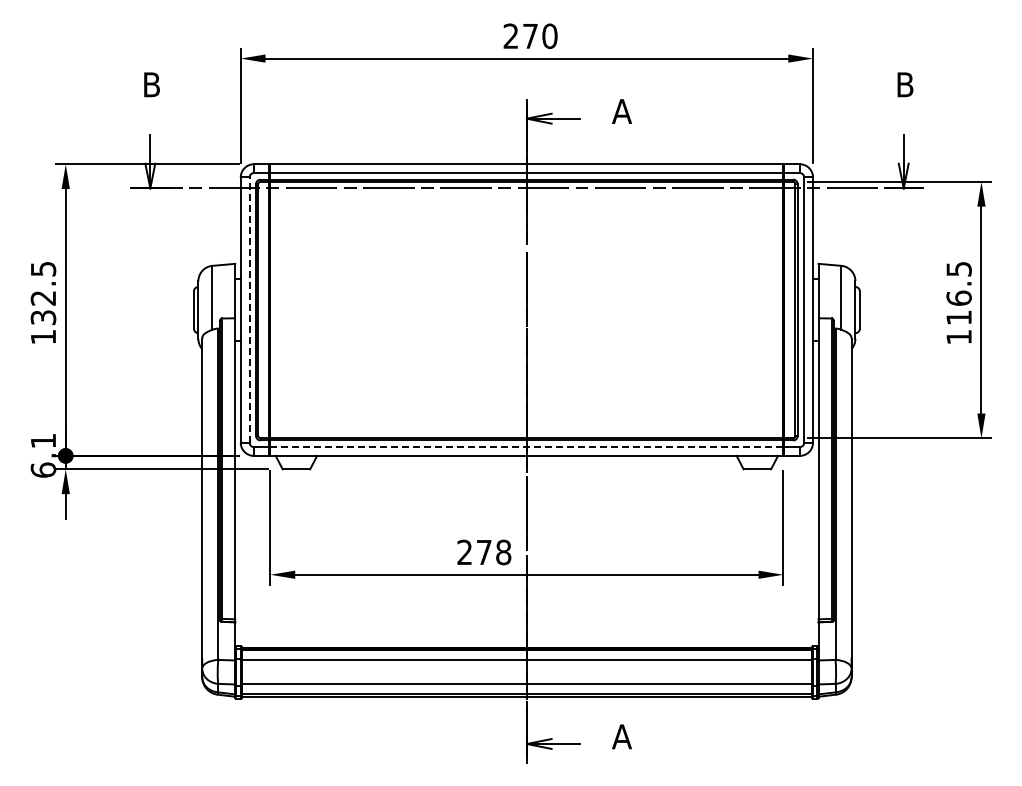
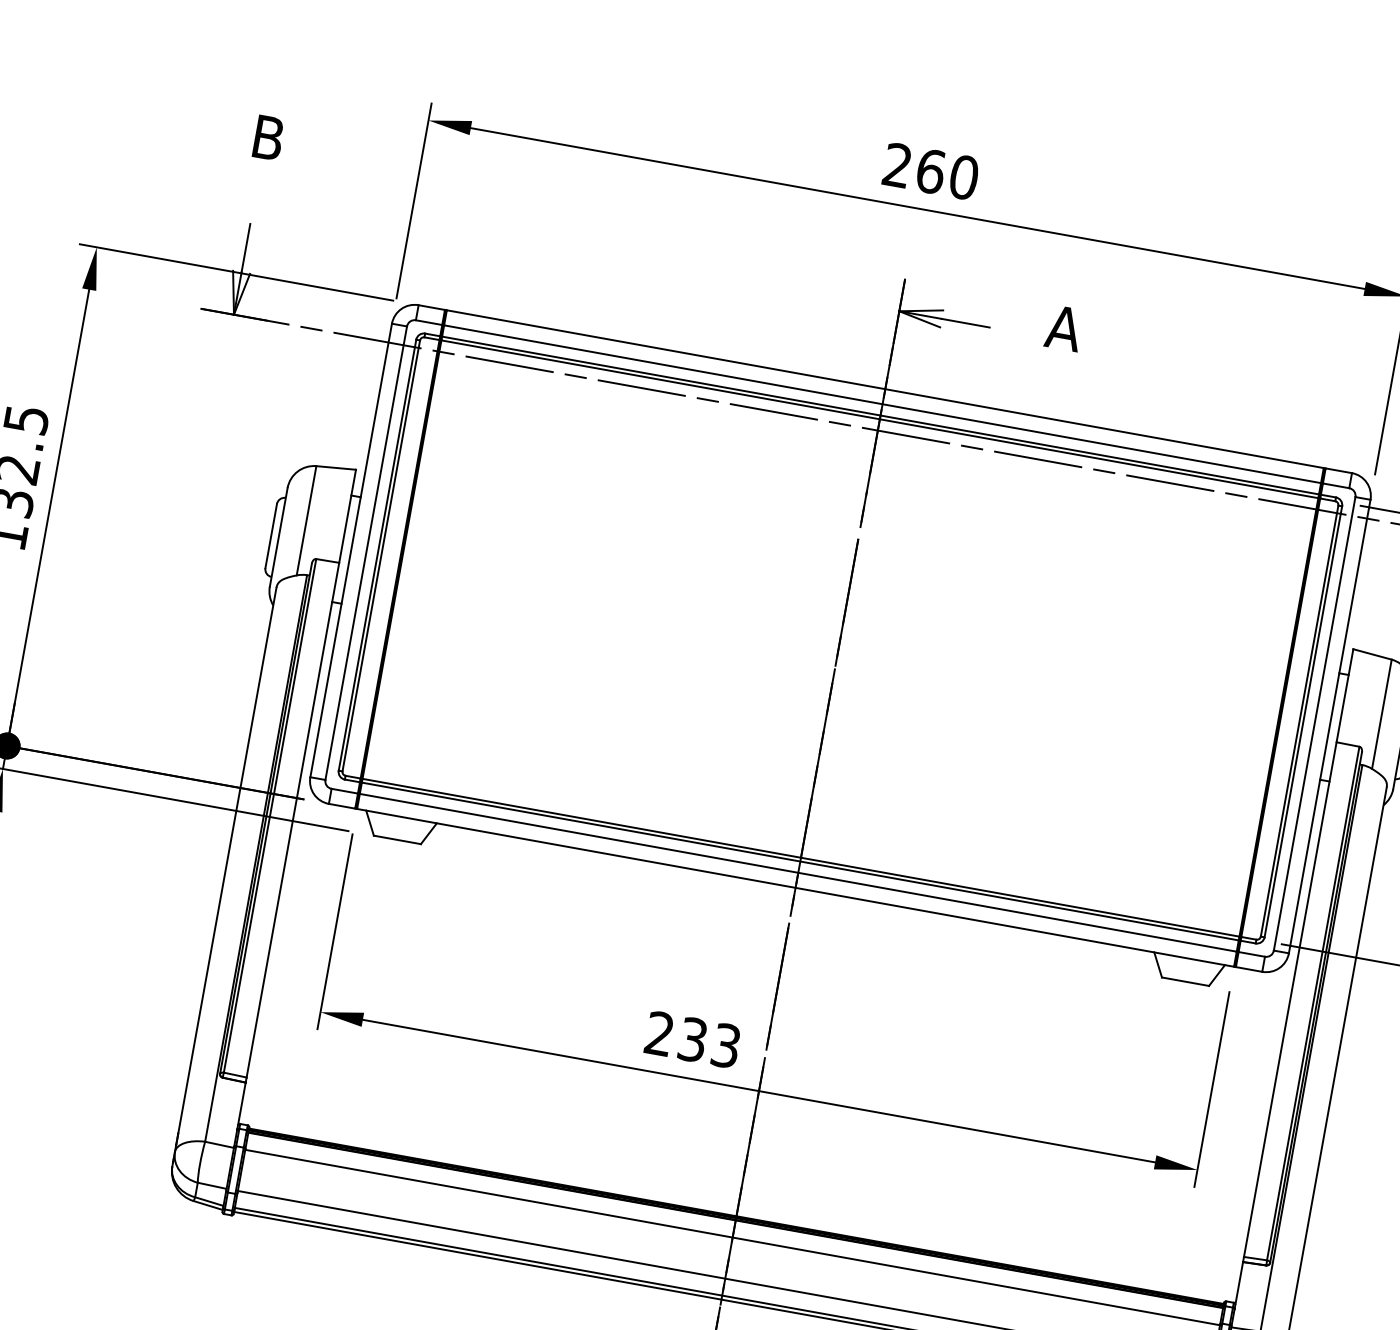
text: (530, 36) -> (930, 171), 270 -> 260
line: (249, 310) -> (365, 553), dashed -> solid
line: (526, 447) -> (797, 873), dashed -> solid
text: (494, 552) -> (710, 1043), 278 -> 233

